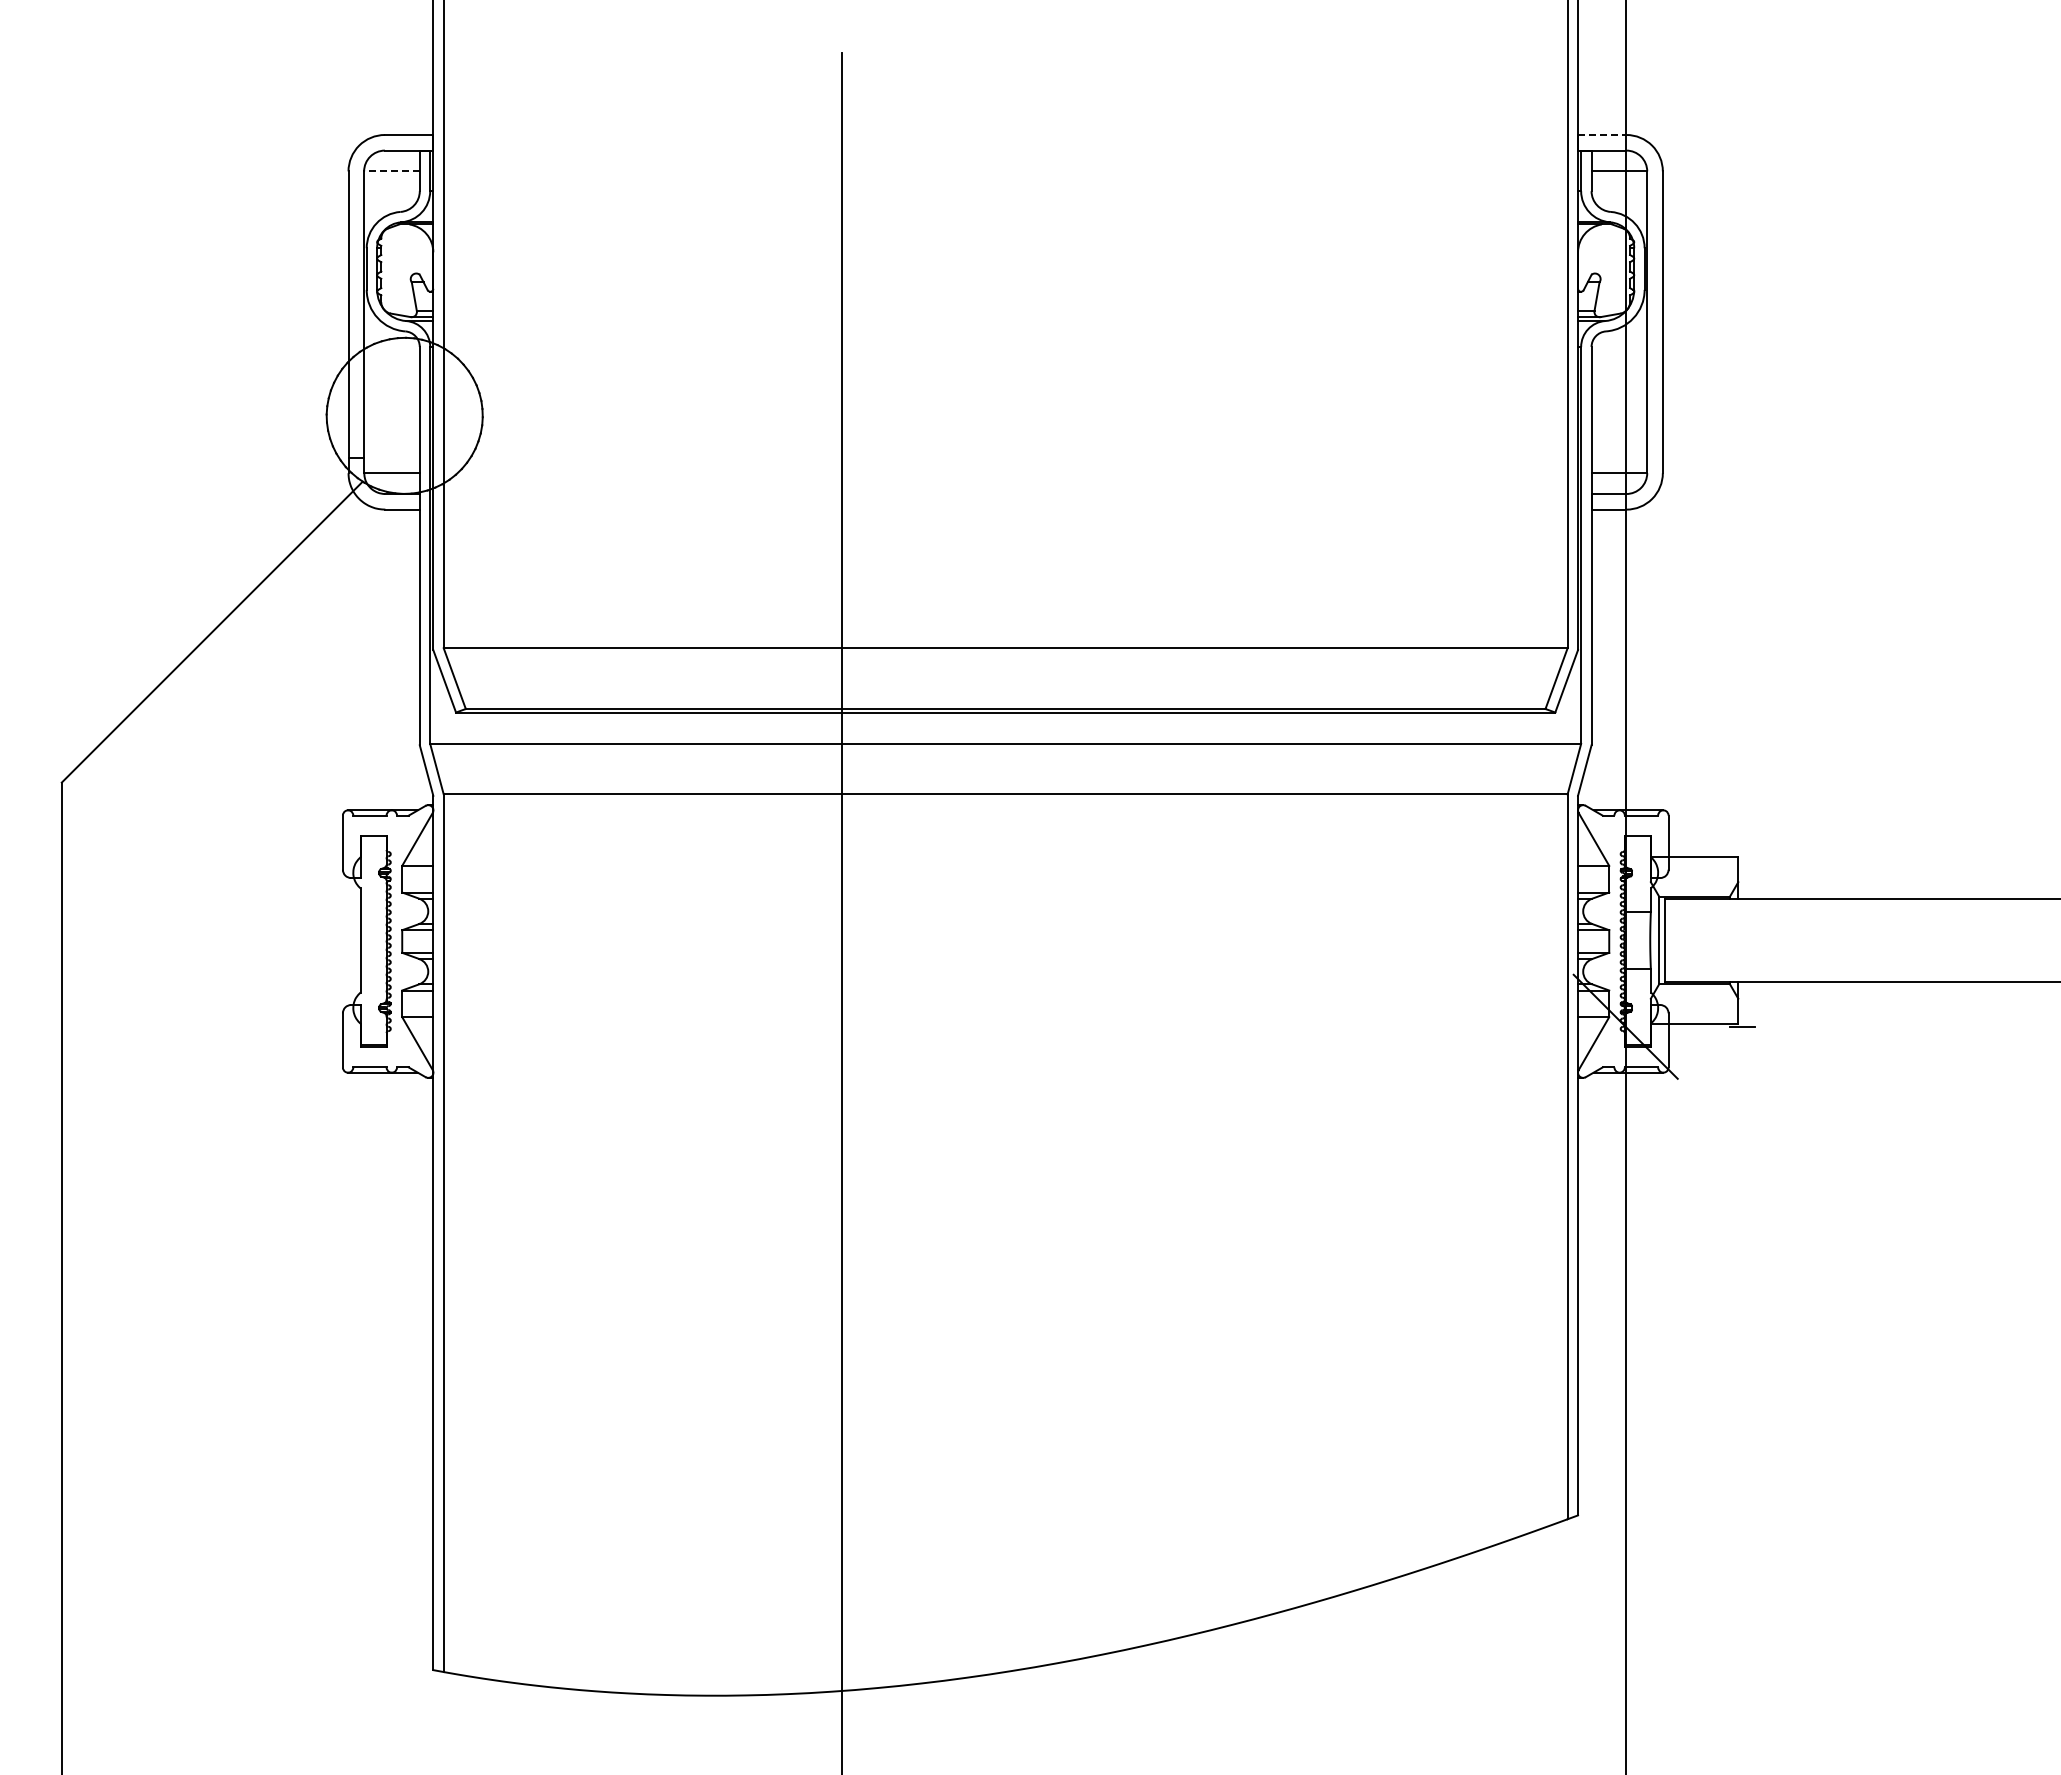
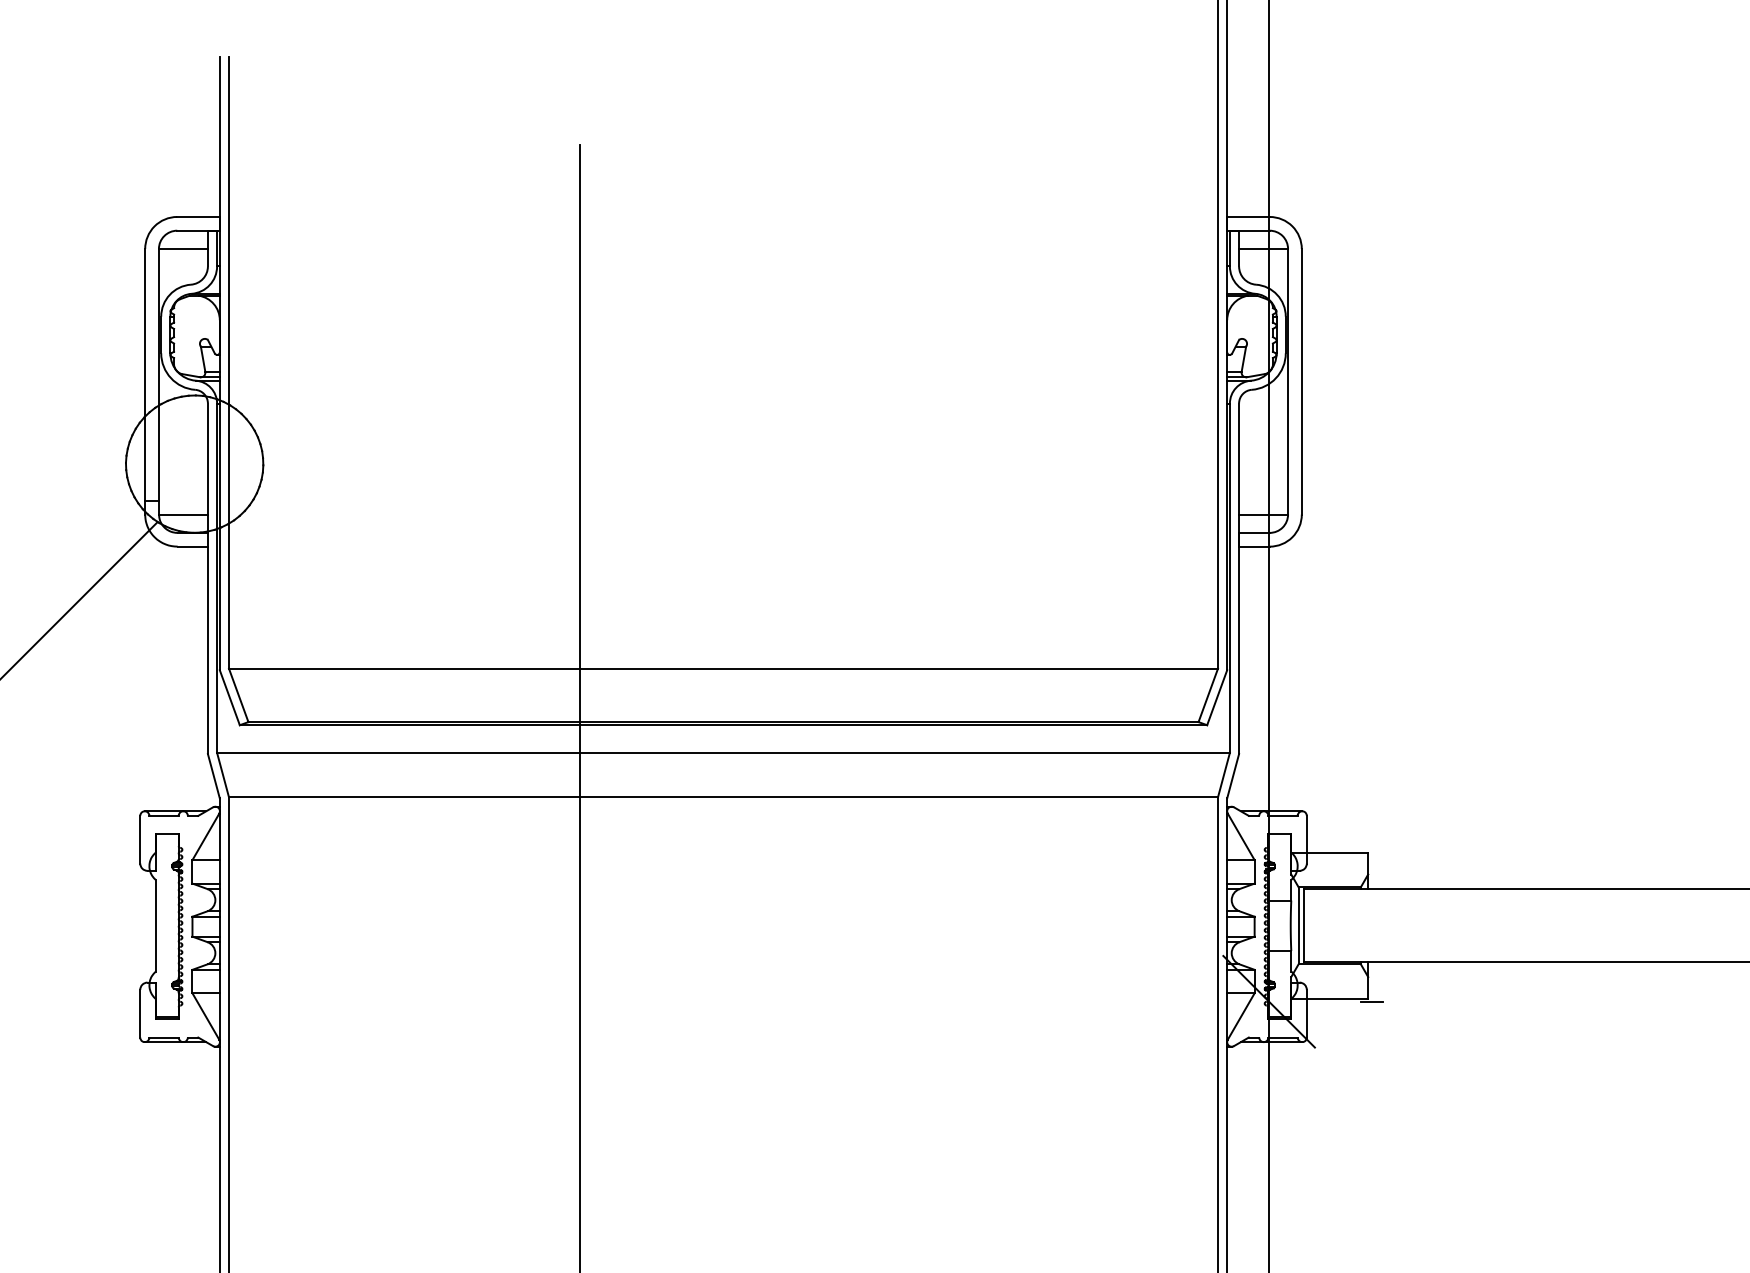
line: (1602, 135) -> (1248, 217), dashed -> solid
line: (391, 171) -> (183, 249), dashed -> solid

